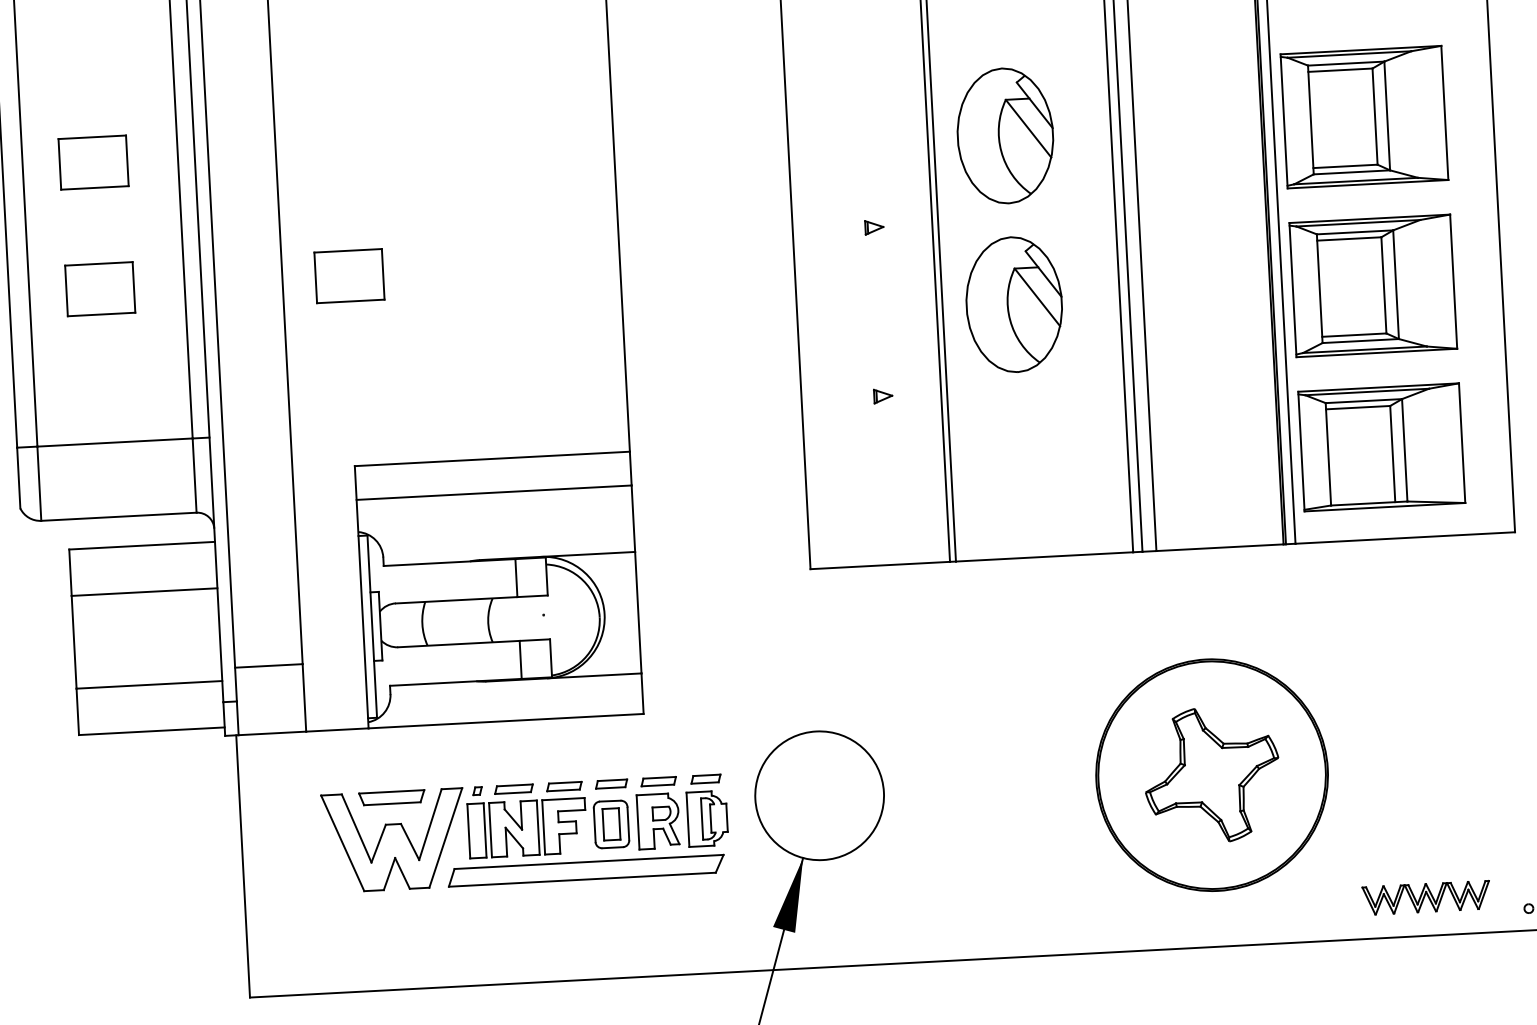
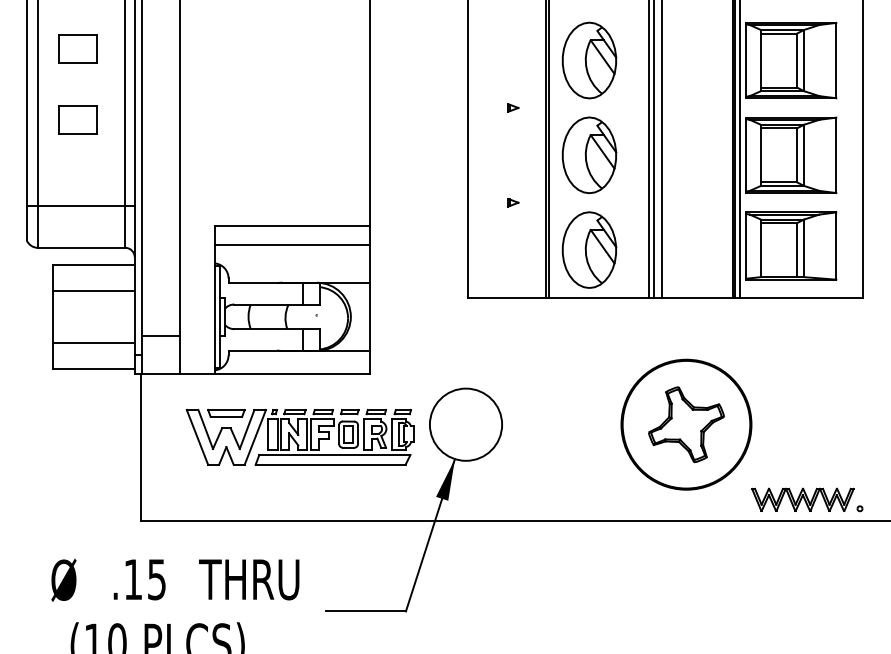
part: (348, 275) -> (217, 119), removed
part: (1023, 472) -> (589, 249), added
part: (1425, 897) -> (802, 499), size x1.43

